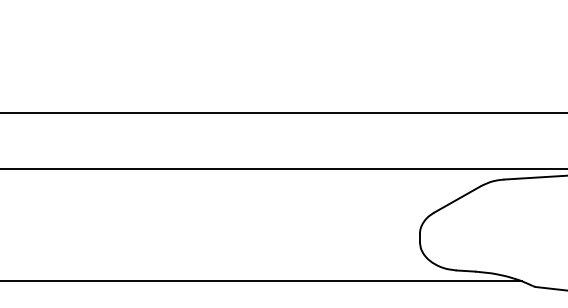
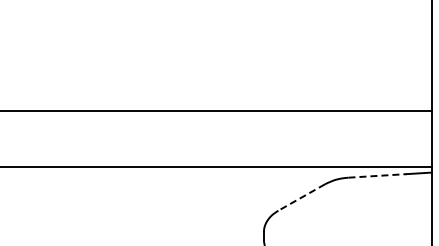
line: (533, 177) -> (377, 175), solid -> dashed
line: (457, 199) -> (301, 197), solid -> dashed

